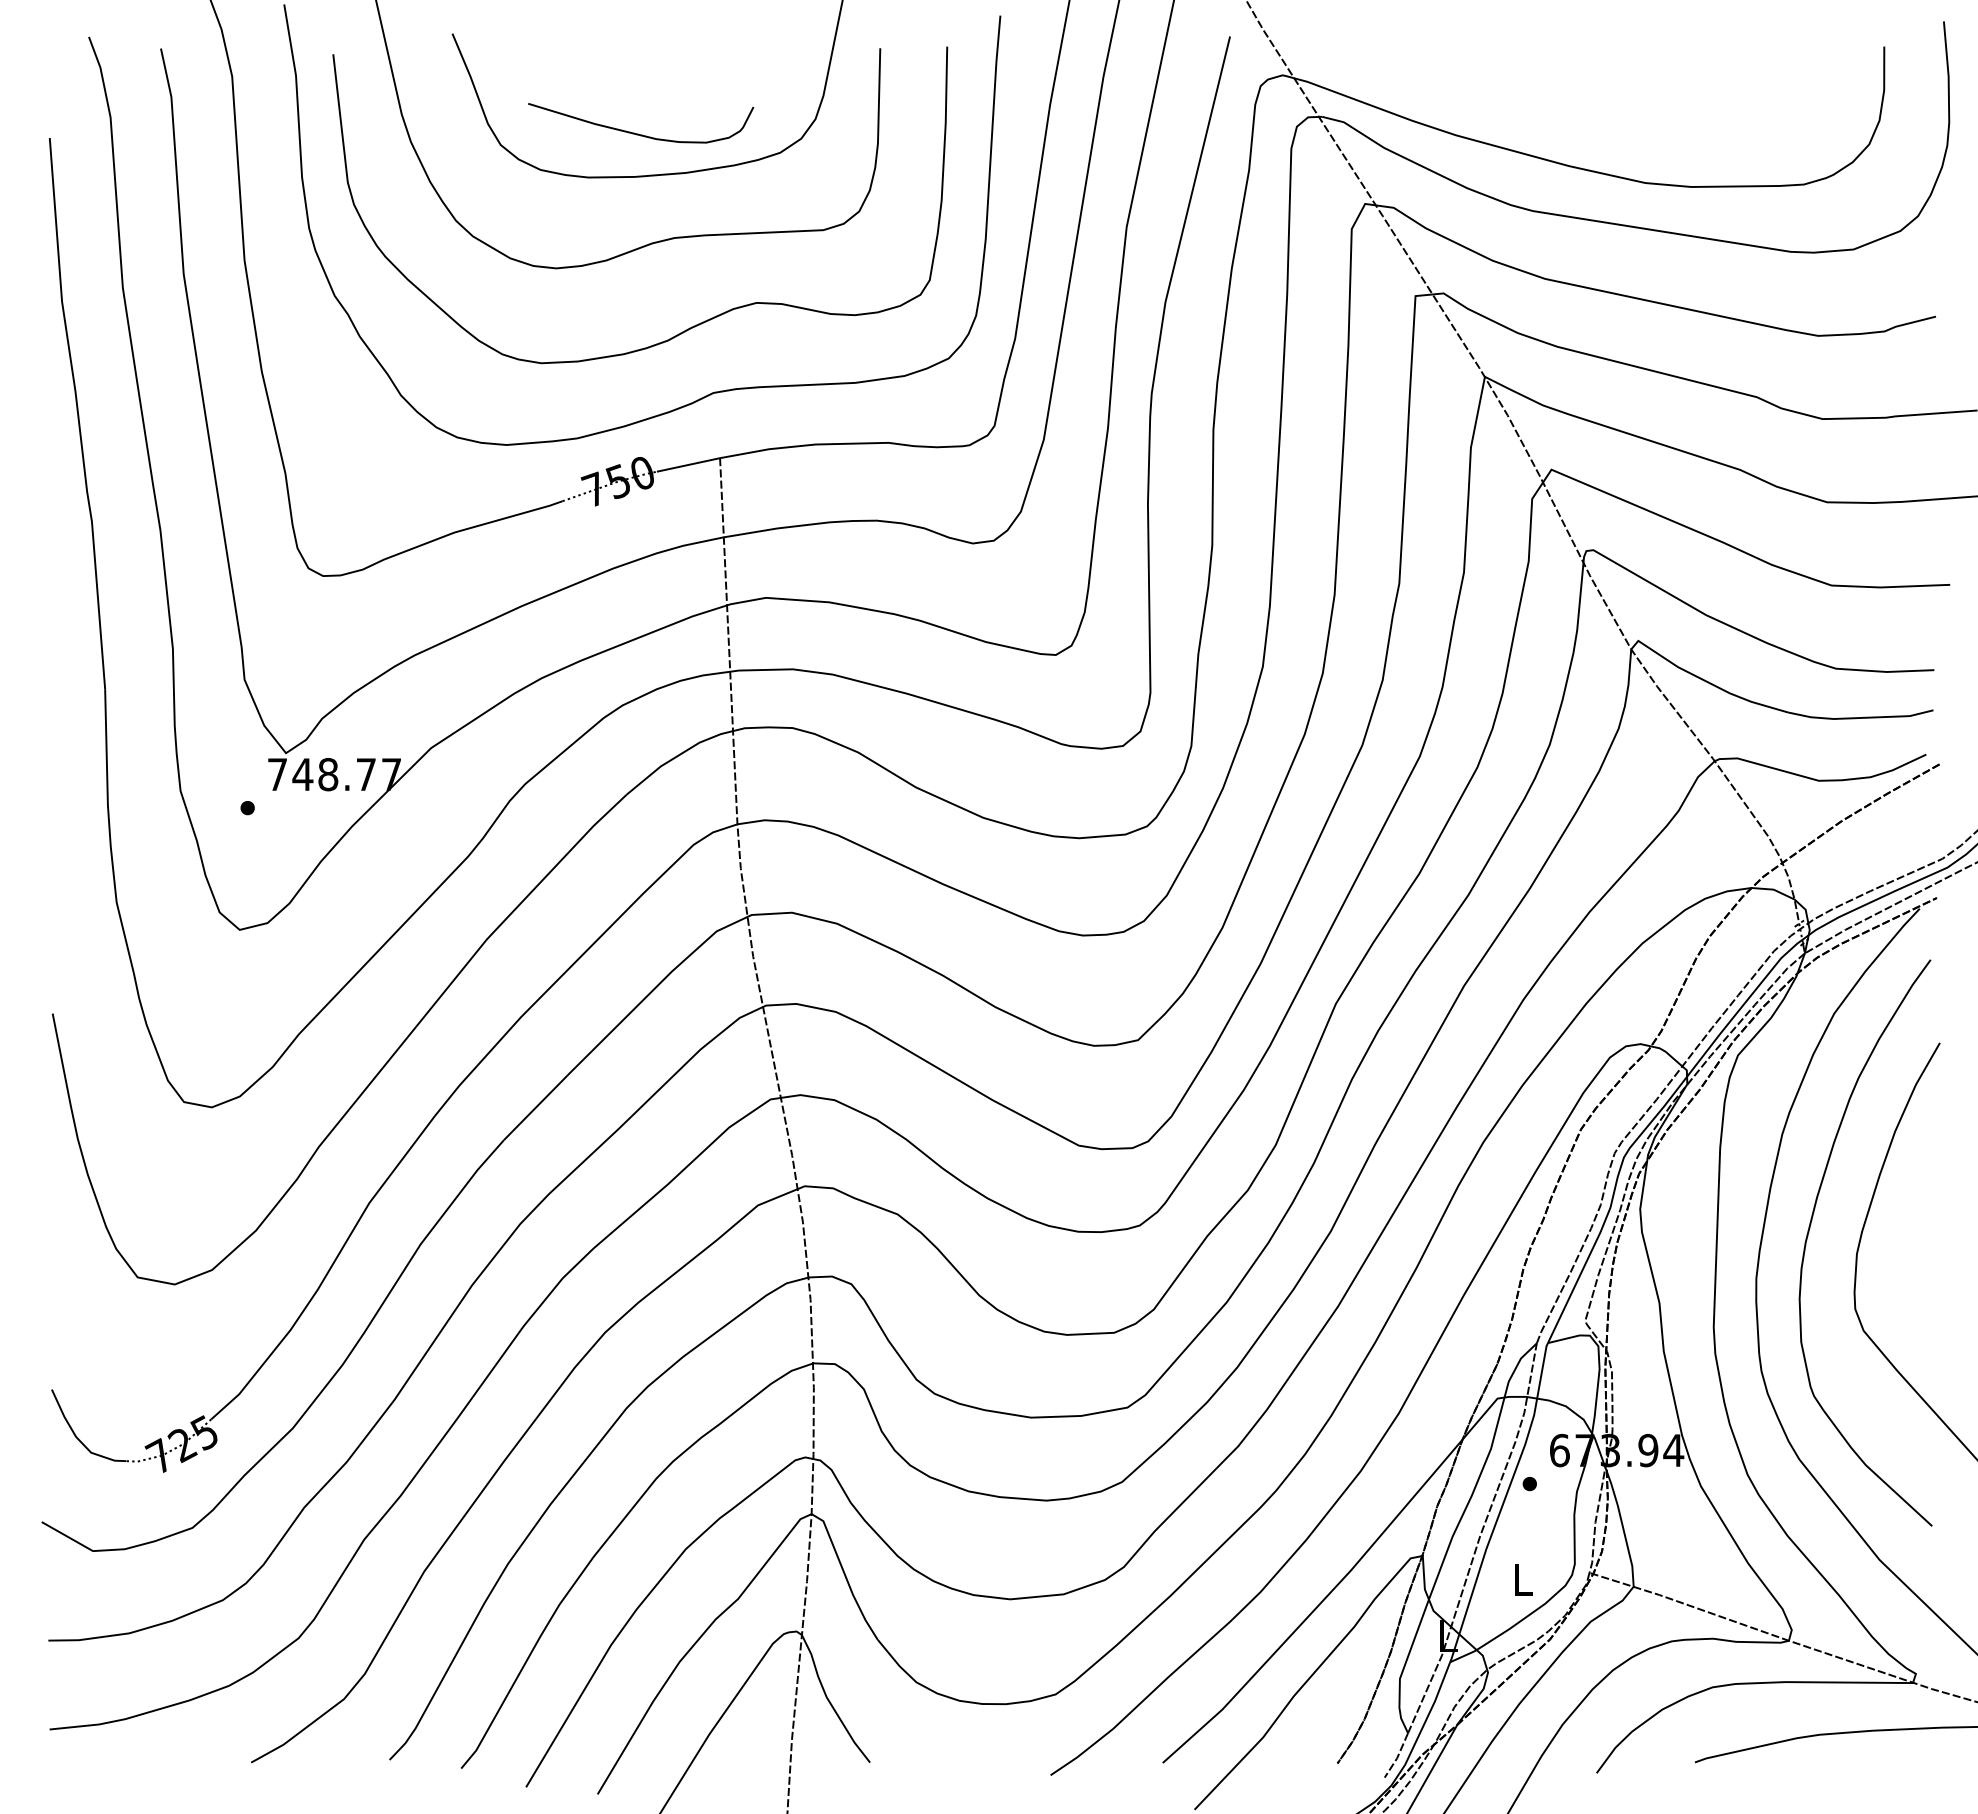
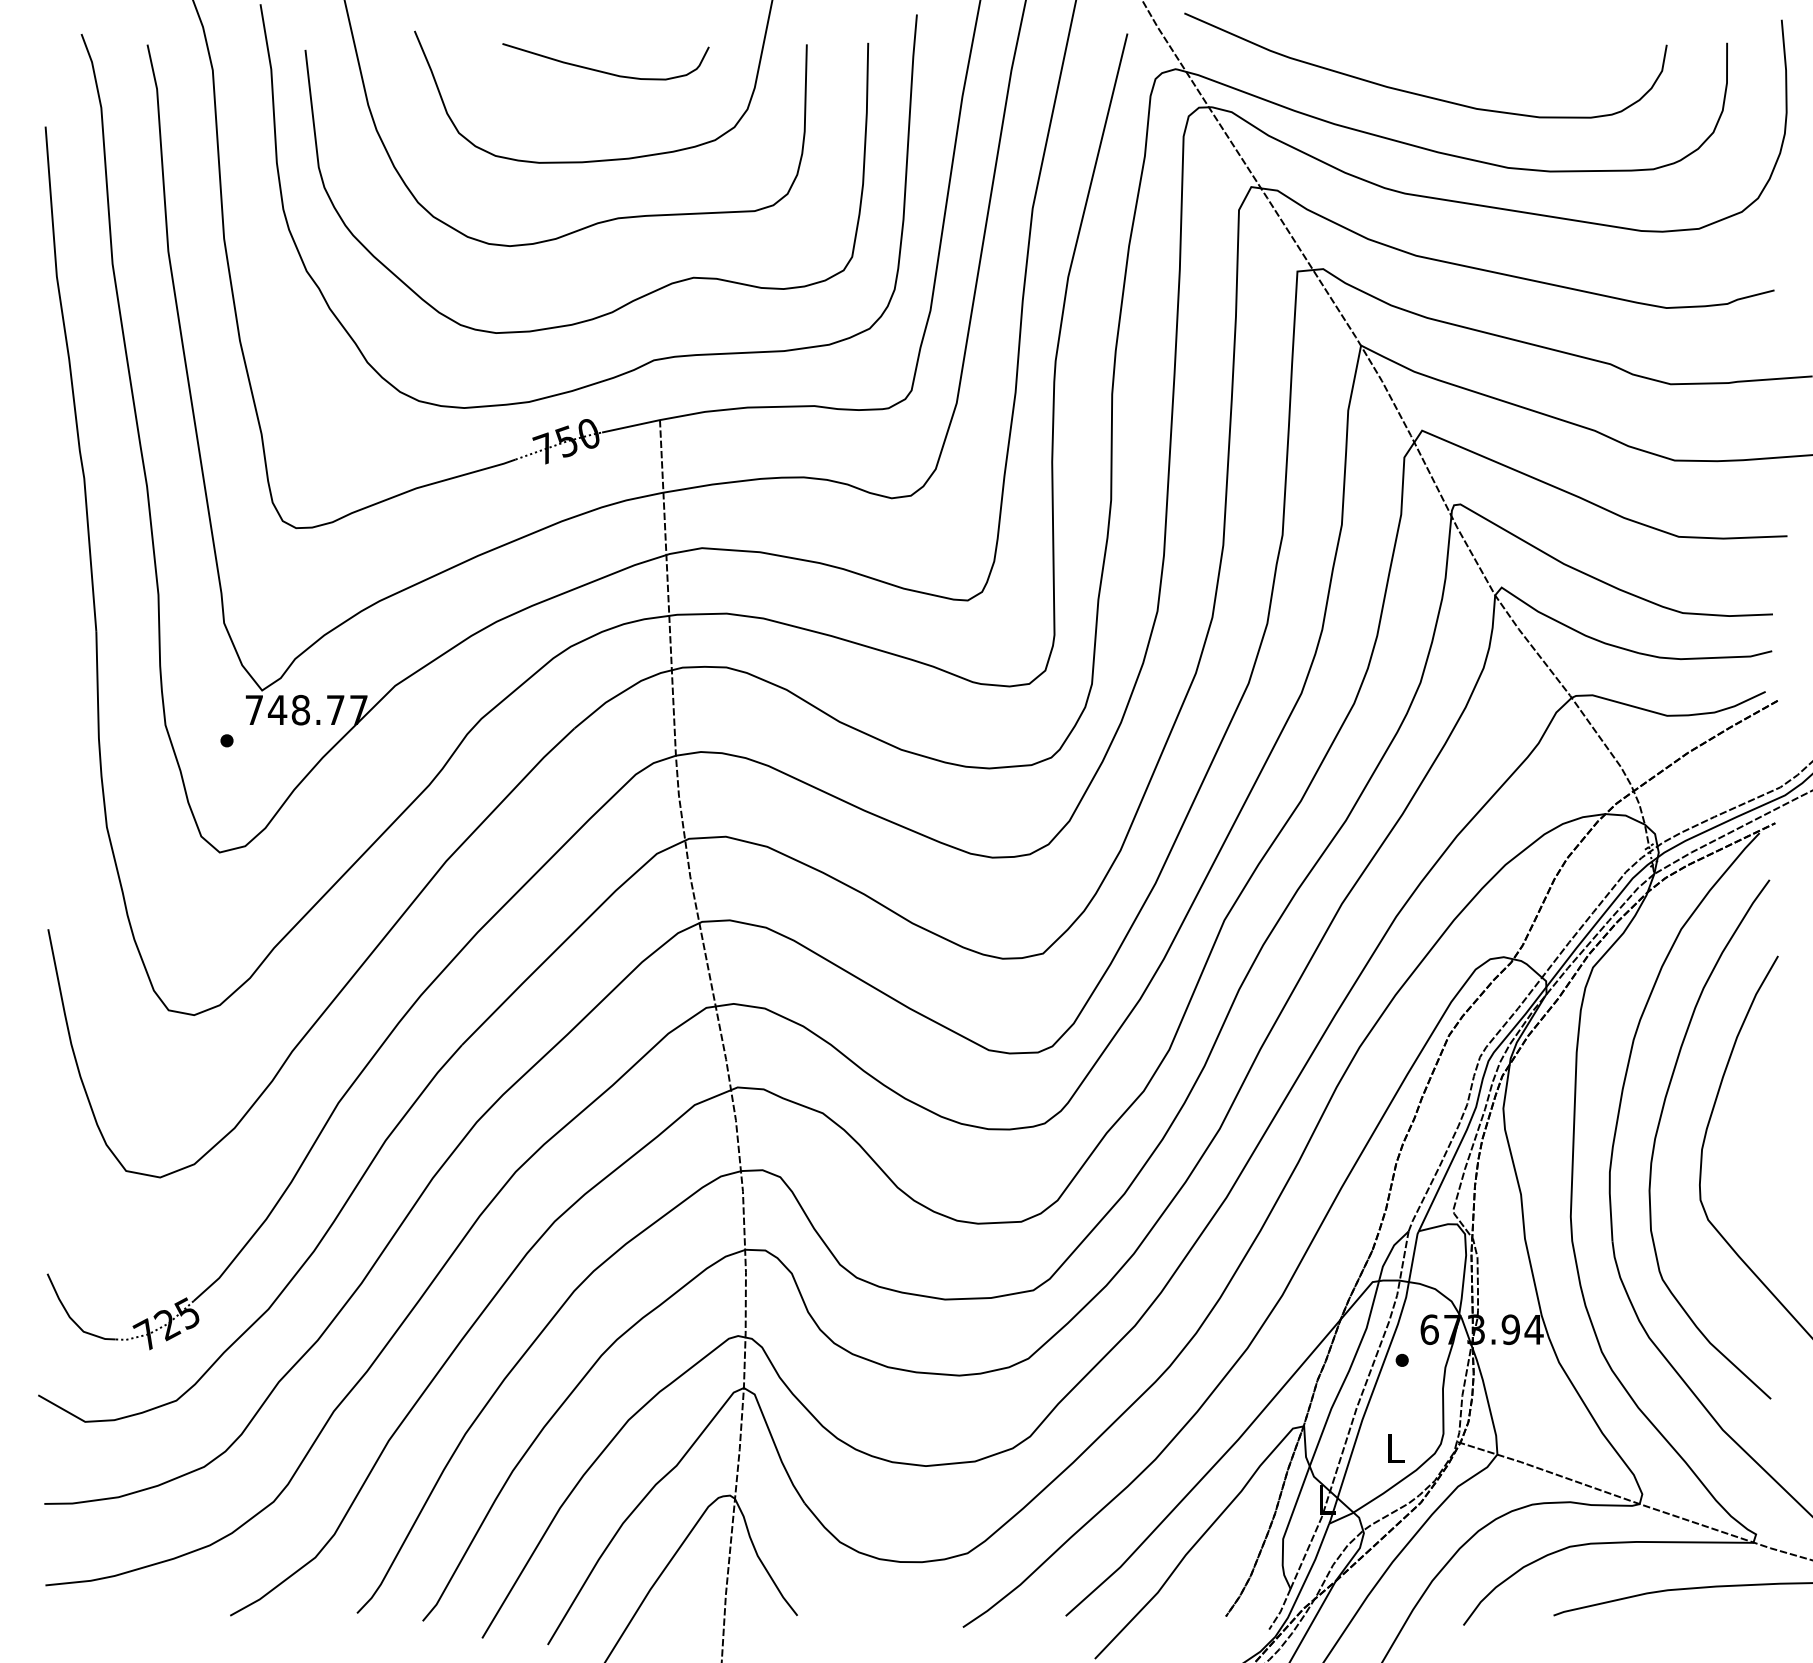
curve: (1546, 101) -> (1417, 93), added
curve: (638, 133) -> (603, 71), moved

